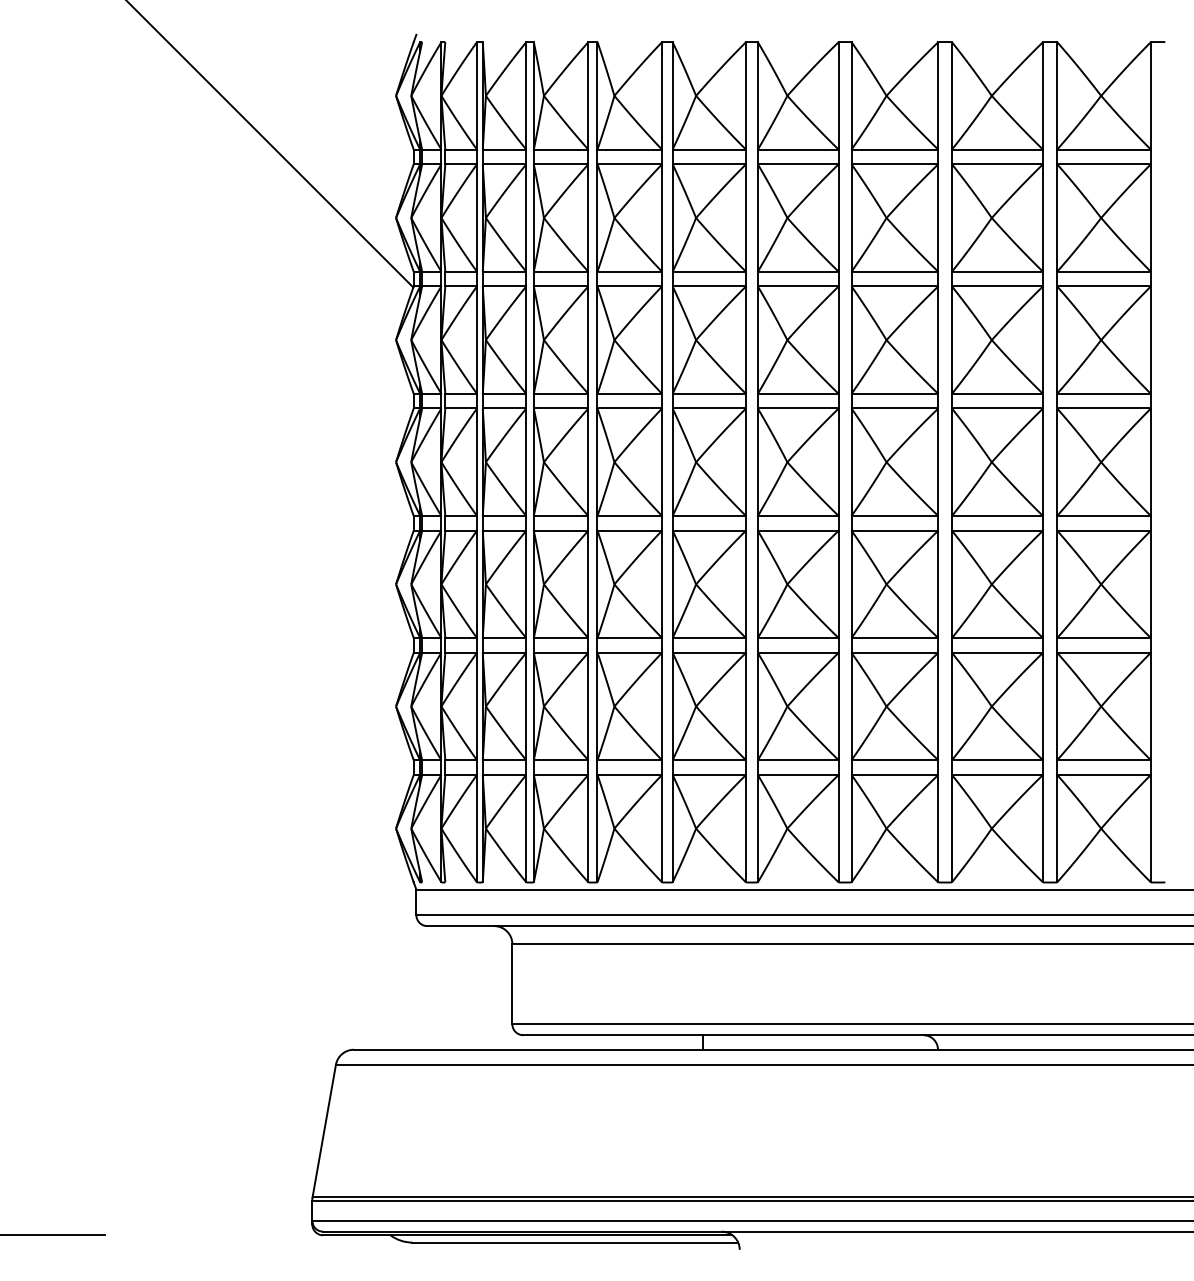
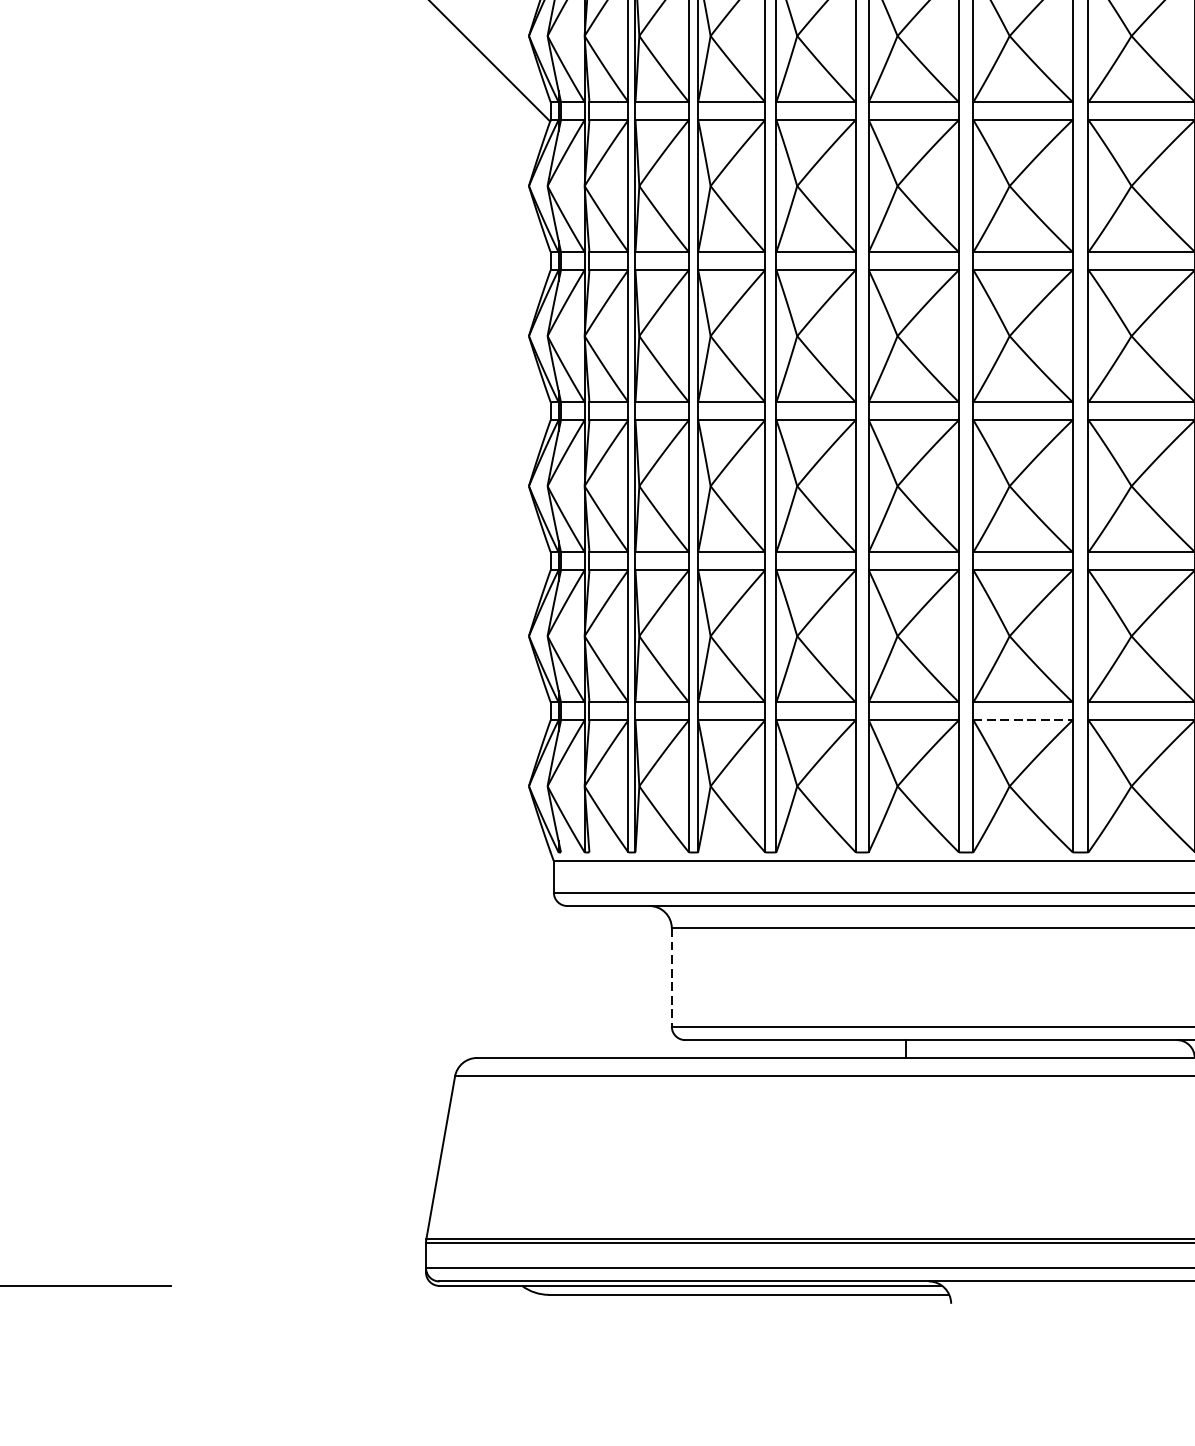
line: (798, 774) -> (1023, 719), solid -> dashed
line: (512, 984) -> (671, 977), solid -> dashed

